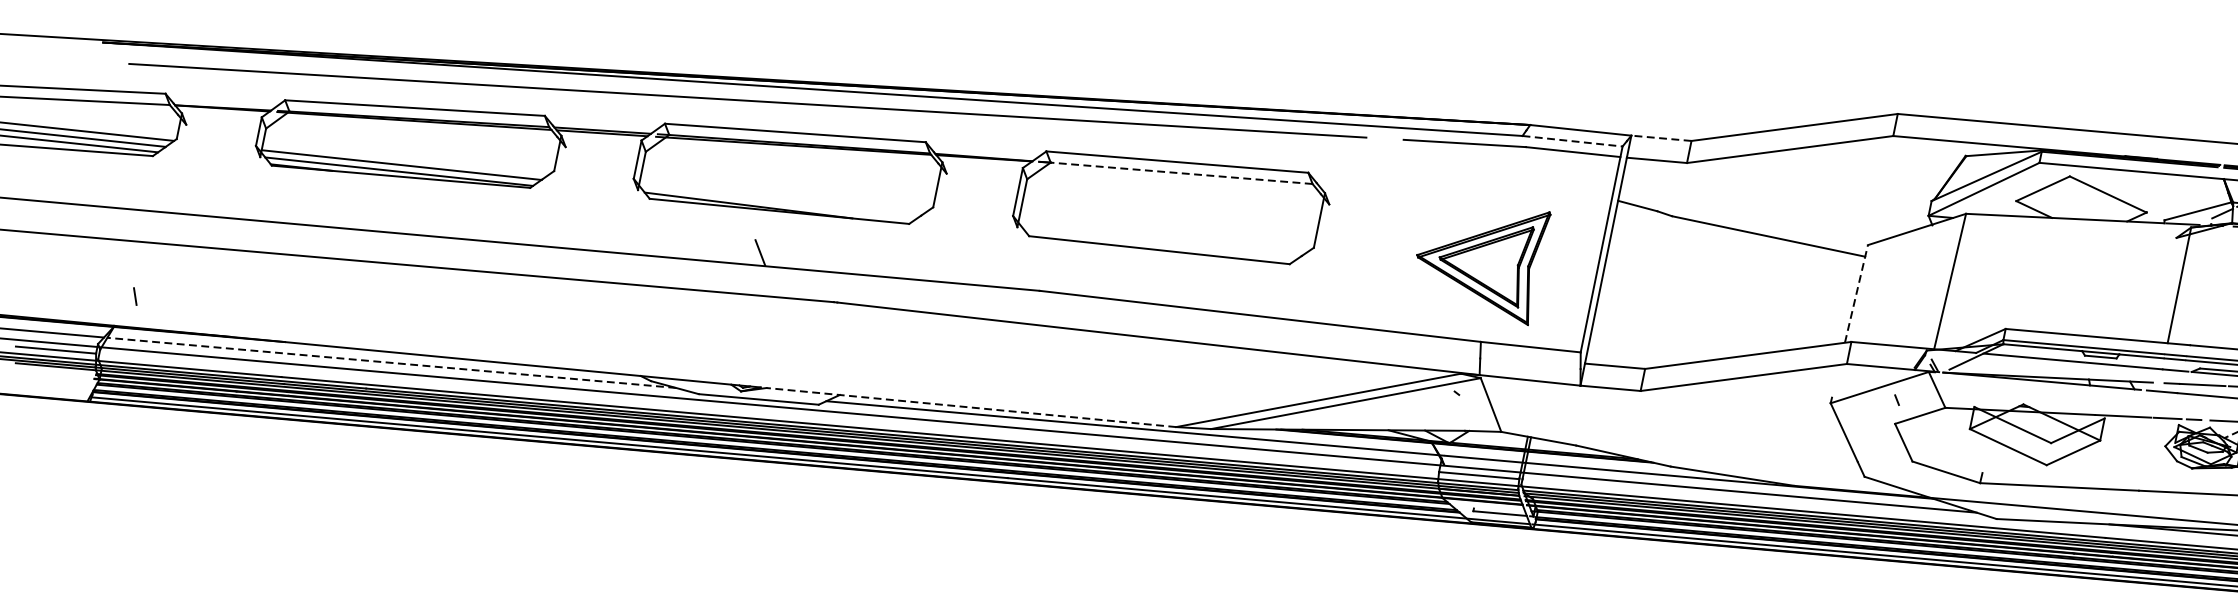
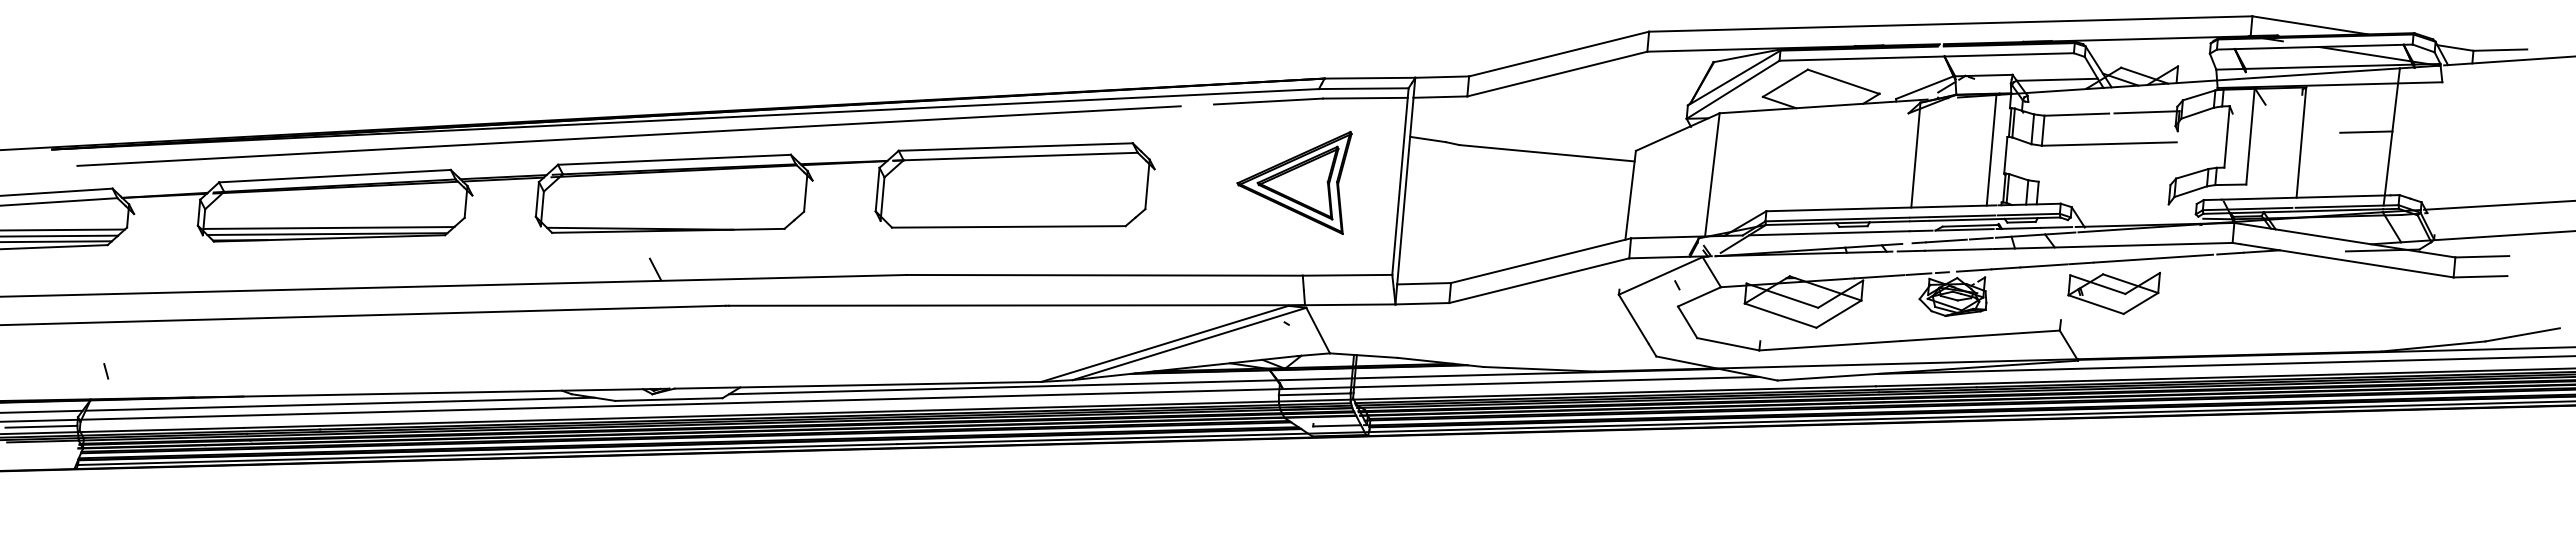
line: (1661, 138) -> (1442, 77), dashed -> solid
line: (1572, 141) -> (1363, 88), dashed -> solid
line: (1181, 173) -> (1020, 156), dashed -> solid
part: (1480, 261) -> (1294, 182), moved
line: (1856, 294) -> (1630, 195), dashed -> solid
line: (392, 363) -> (340, 404), dashed -> solid
line: (970, 407) -> (857, 385), dashed -> solid

